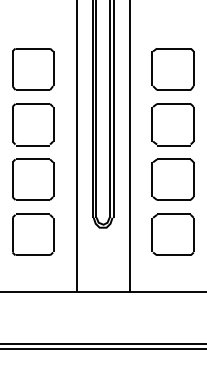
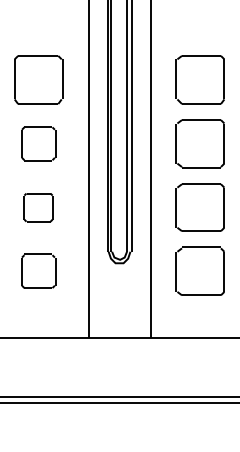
part: (33, 124) -> (39, 143), size x0.7
part: (33, 179) -> (39, 207), size x0.6
part: (33, 234) -> (39, 271), size x0.7

